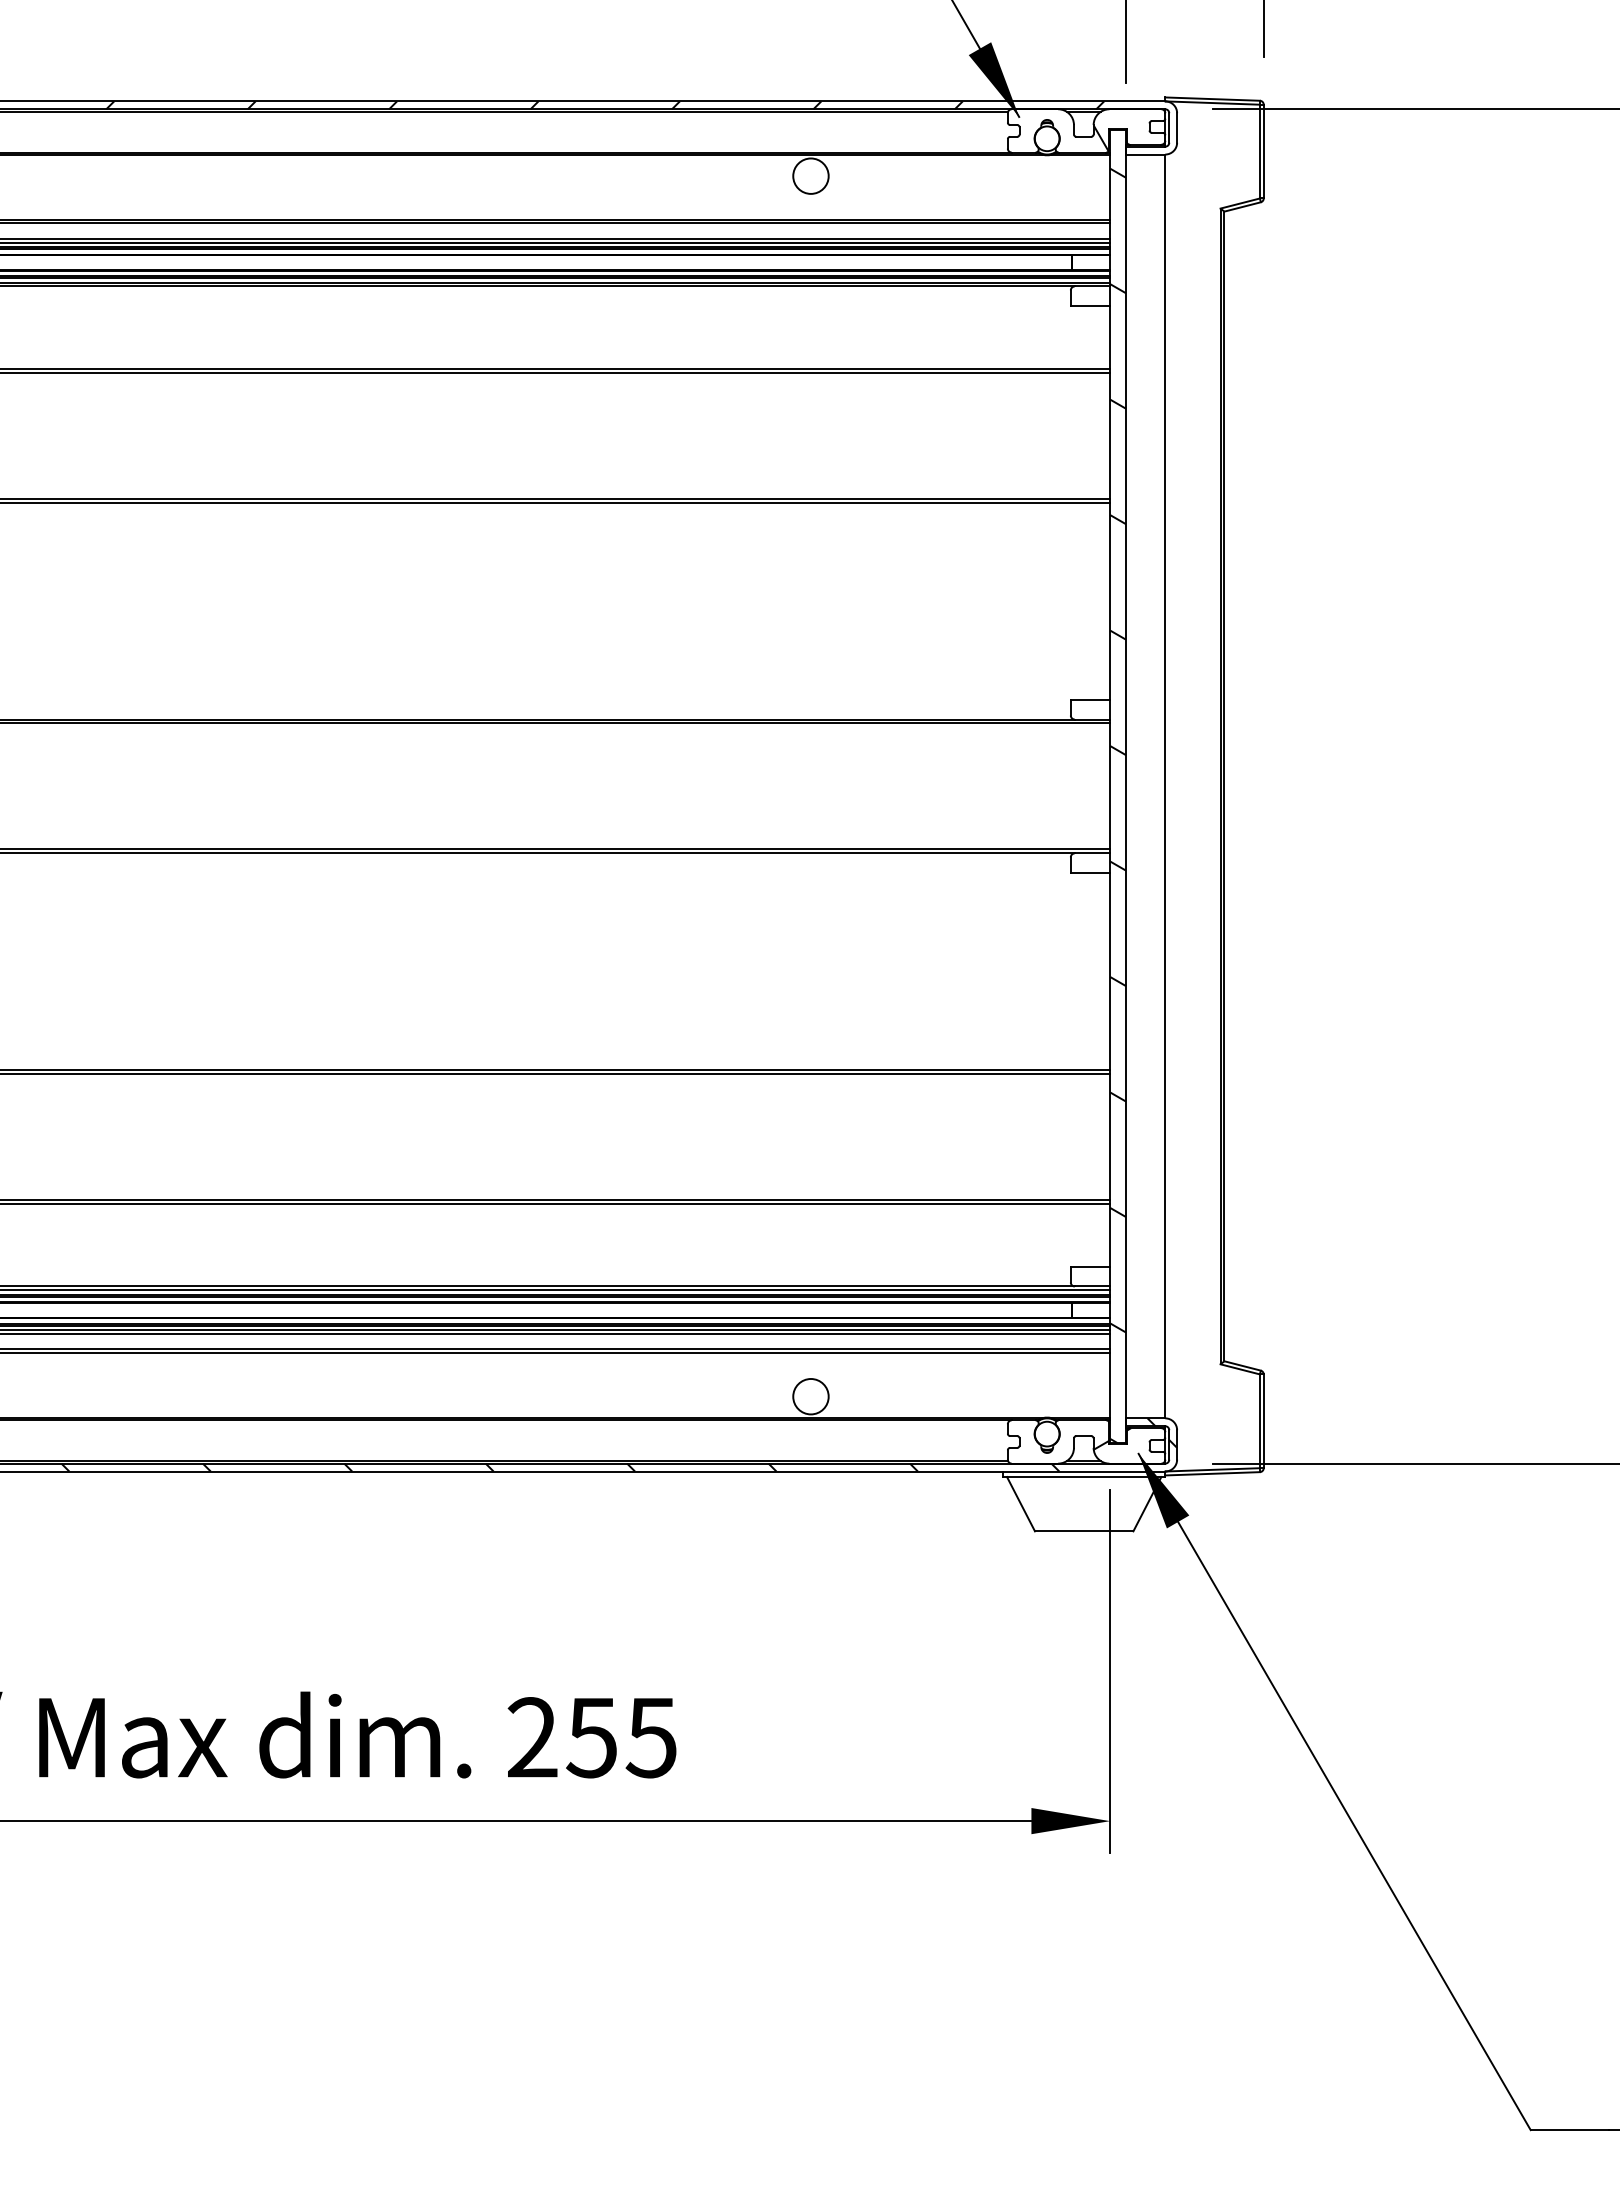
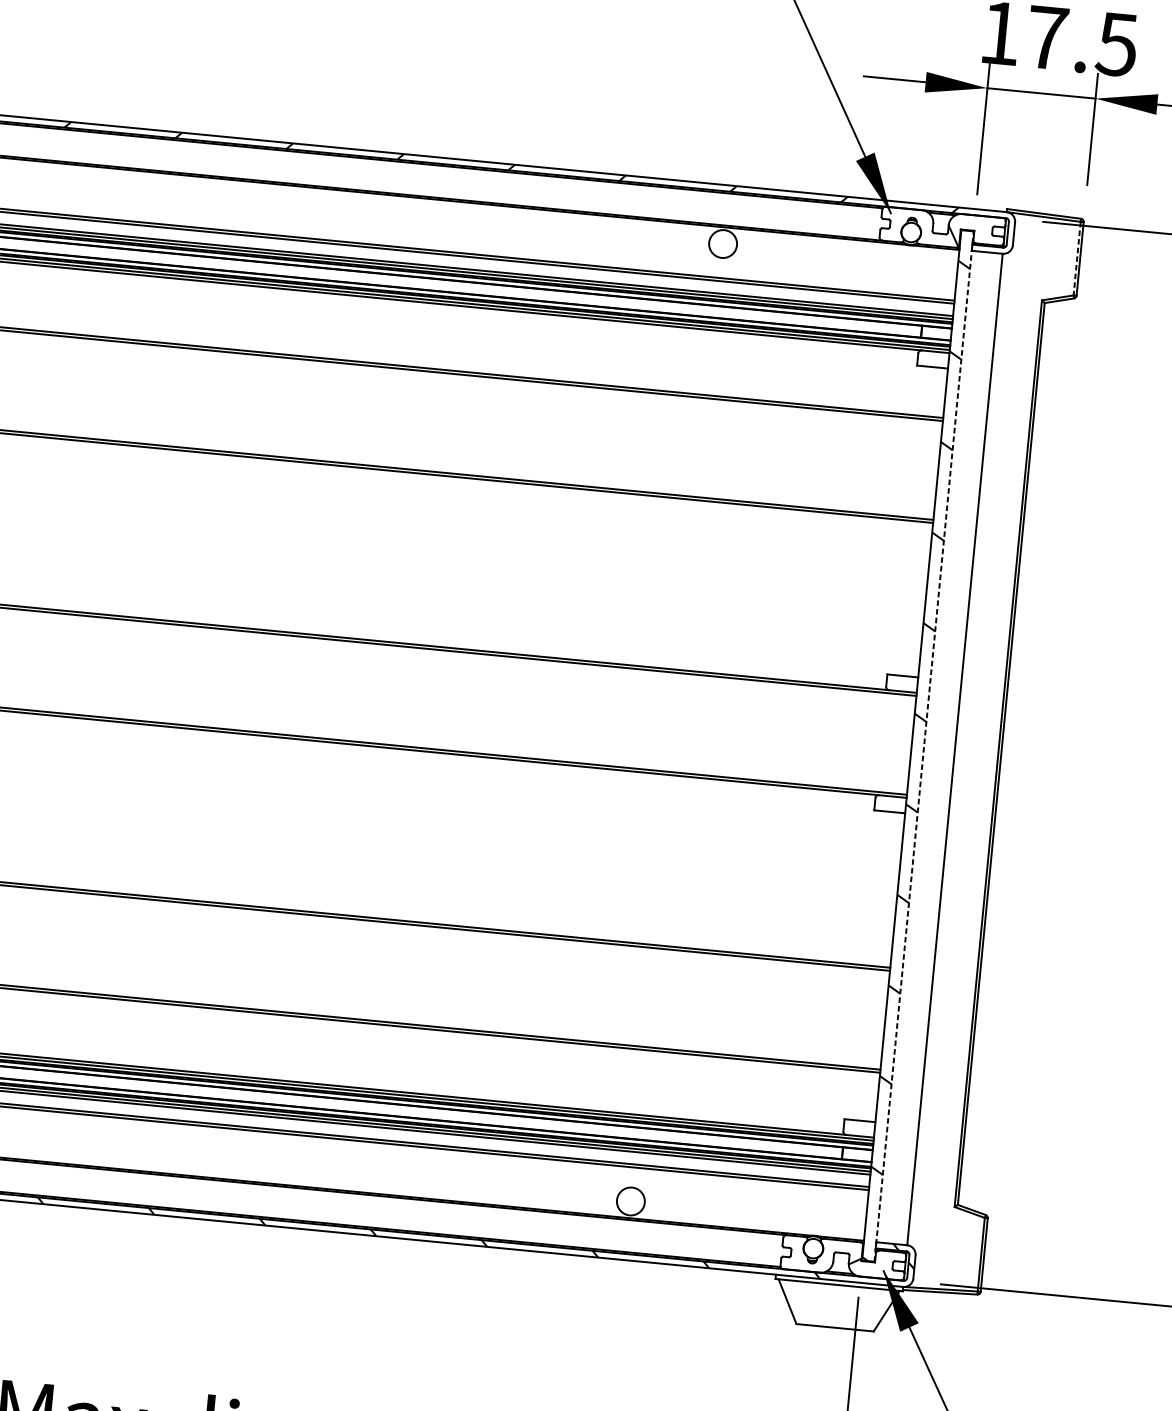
line: (1259, 151) -> (1076, 258), solid -> dashed
line: (1125, 786) -> (923, 746), solid -> dashed

